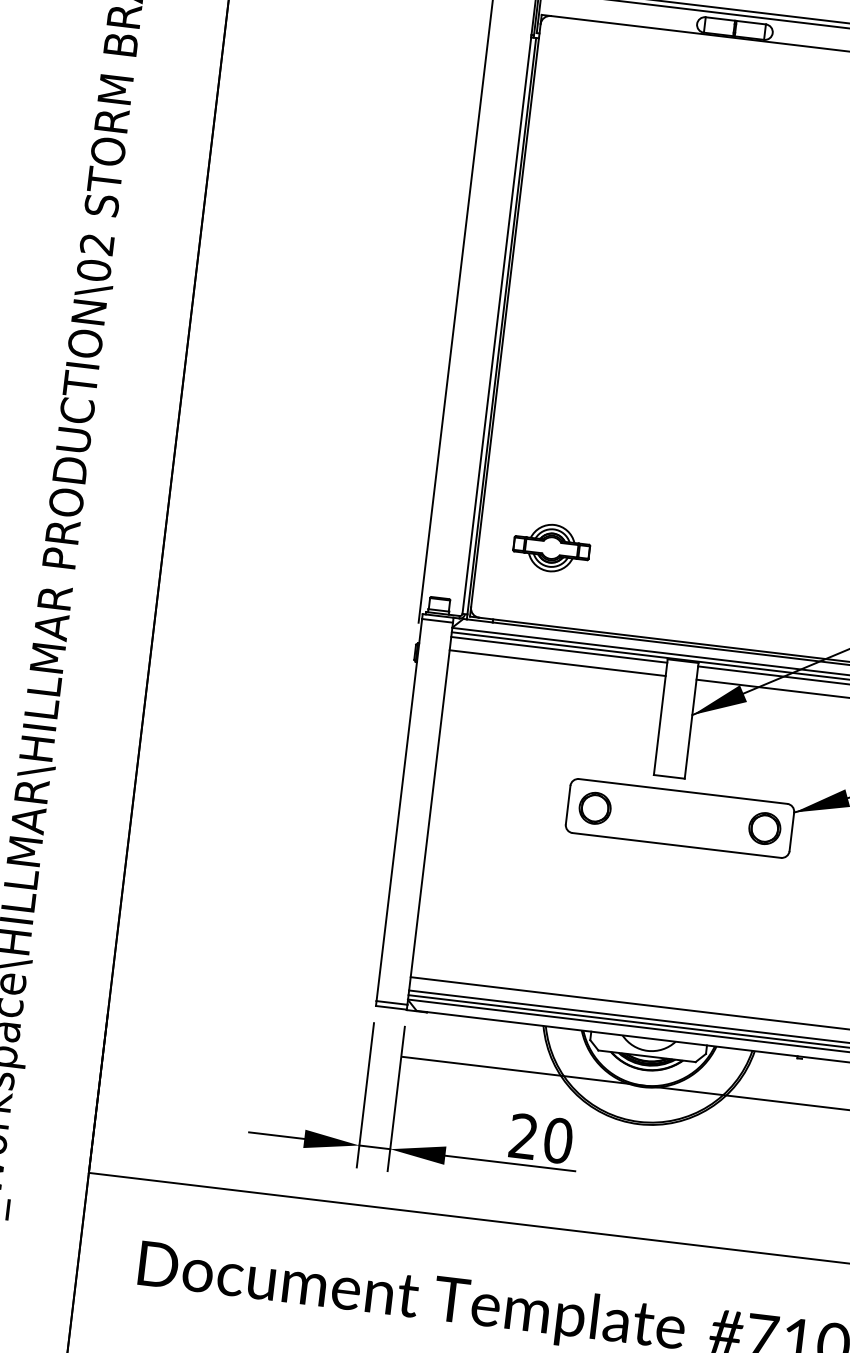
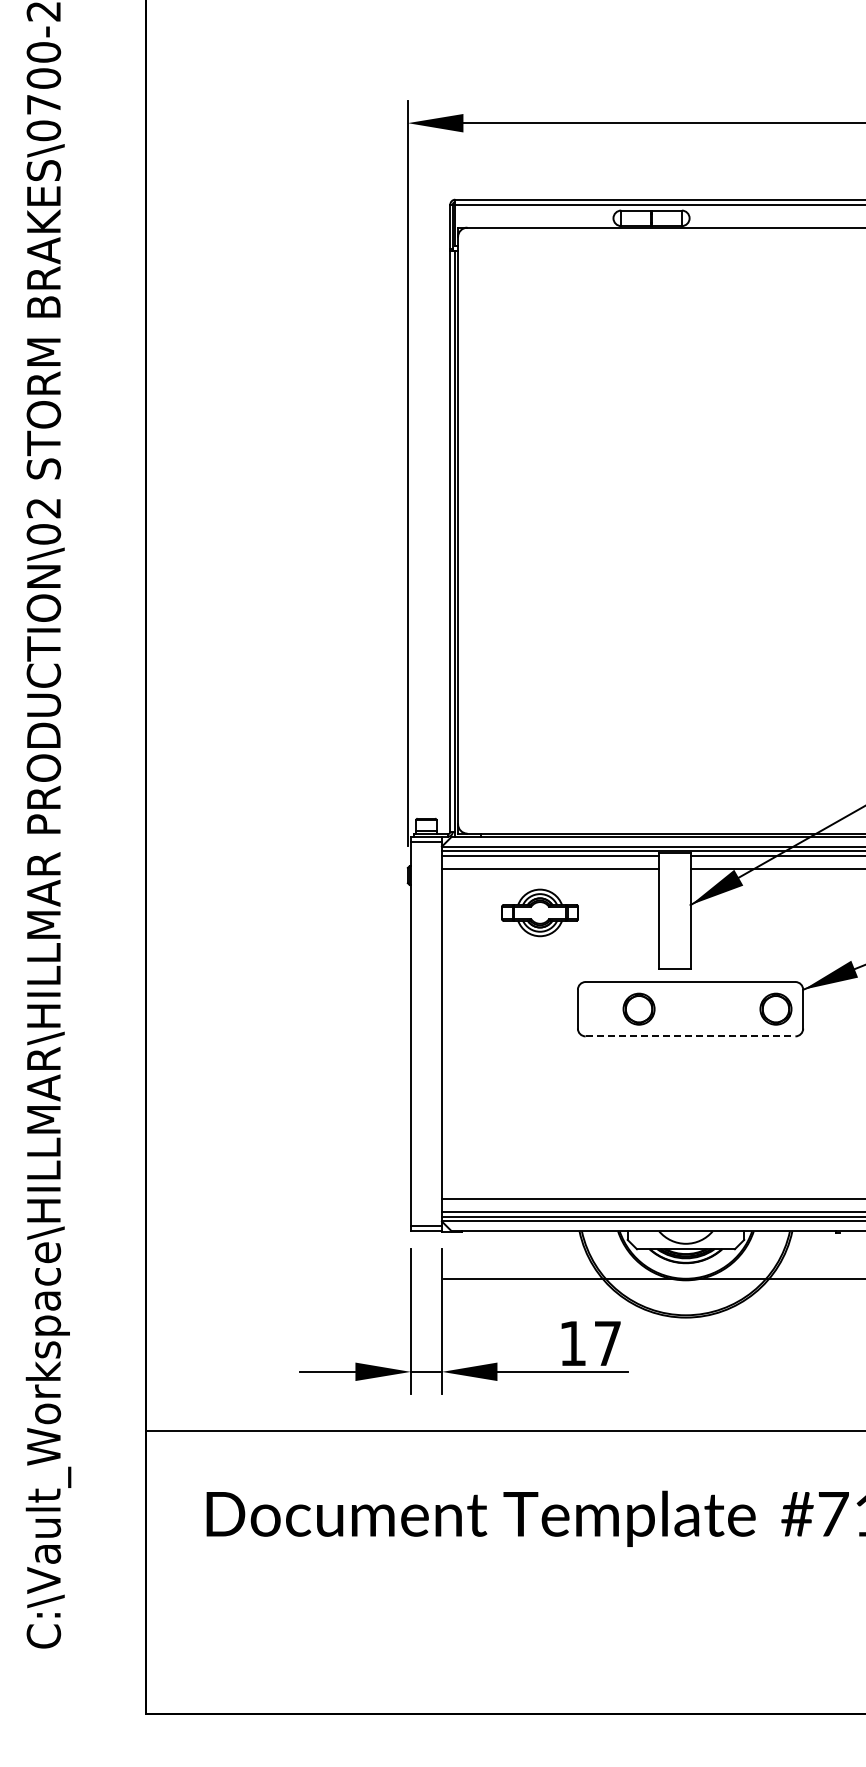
part: (551, 547) -> (539, 912), moved
part: (594, 807) -> (638, 1008), moved
line: (676, 845) -> (690, 1036), solid -> dashed
text: (541, 1138) -> (590, 1343), 20 -> 17

